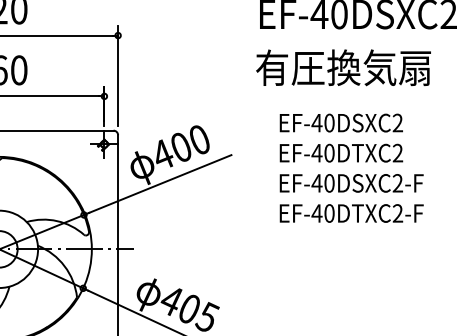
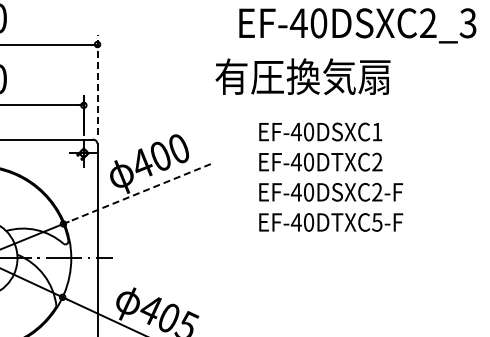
text: (343, 67) -> (302, 76), moved
line: (118, 76) -> (97, 85), solid -> dashed
text: (398, 122) -> (377, 131), EF-40DSXC2 -> EF-40DSXC1
line: (160, 183) -> (139, 192), solid -> dashed
text: (398, 213) -> (377, 222), EF-40DTXC2-F -> EF-40DTXC5-F

